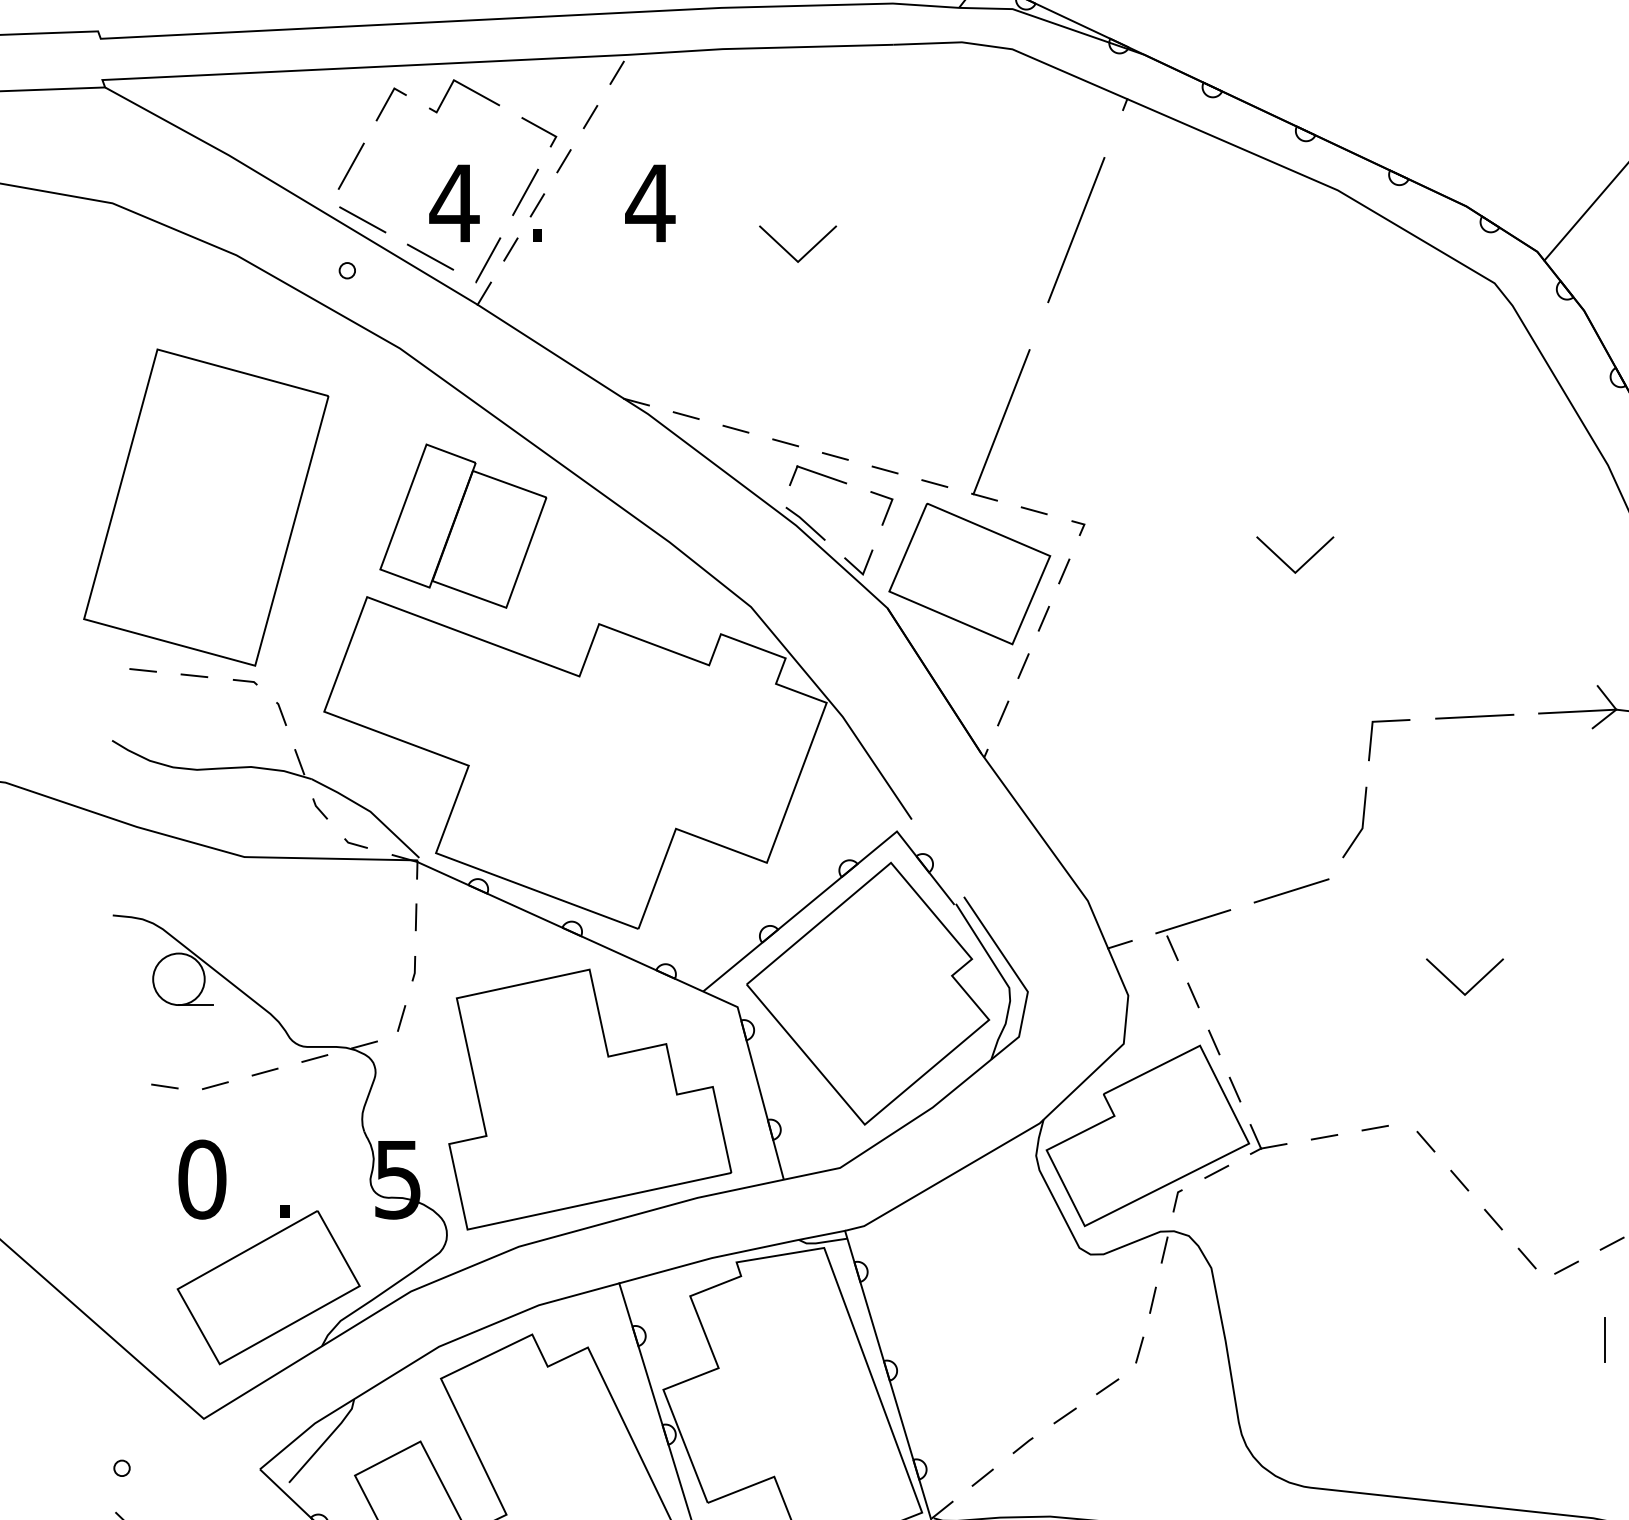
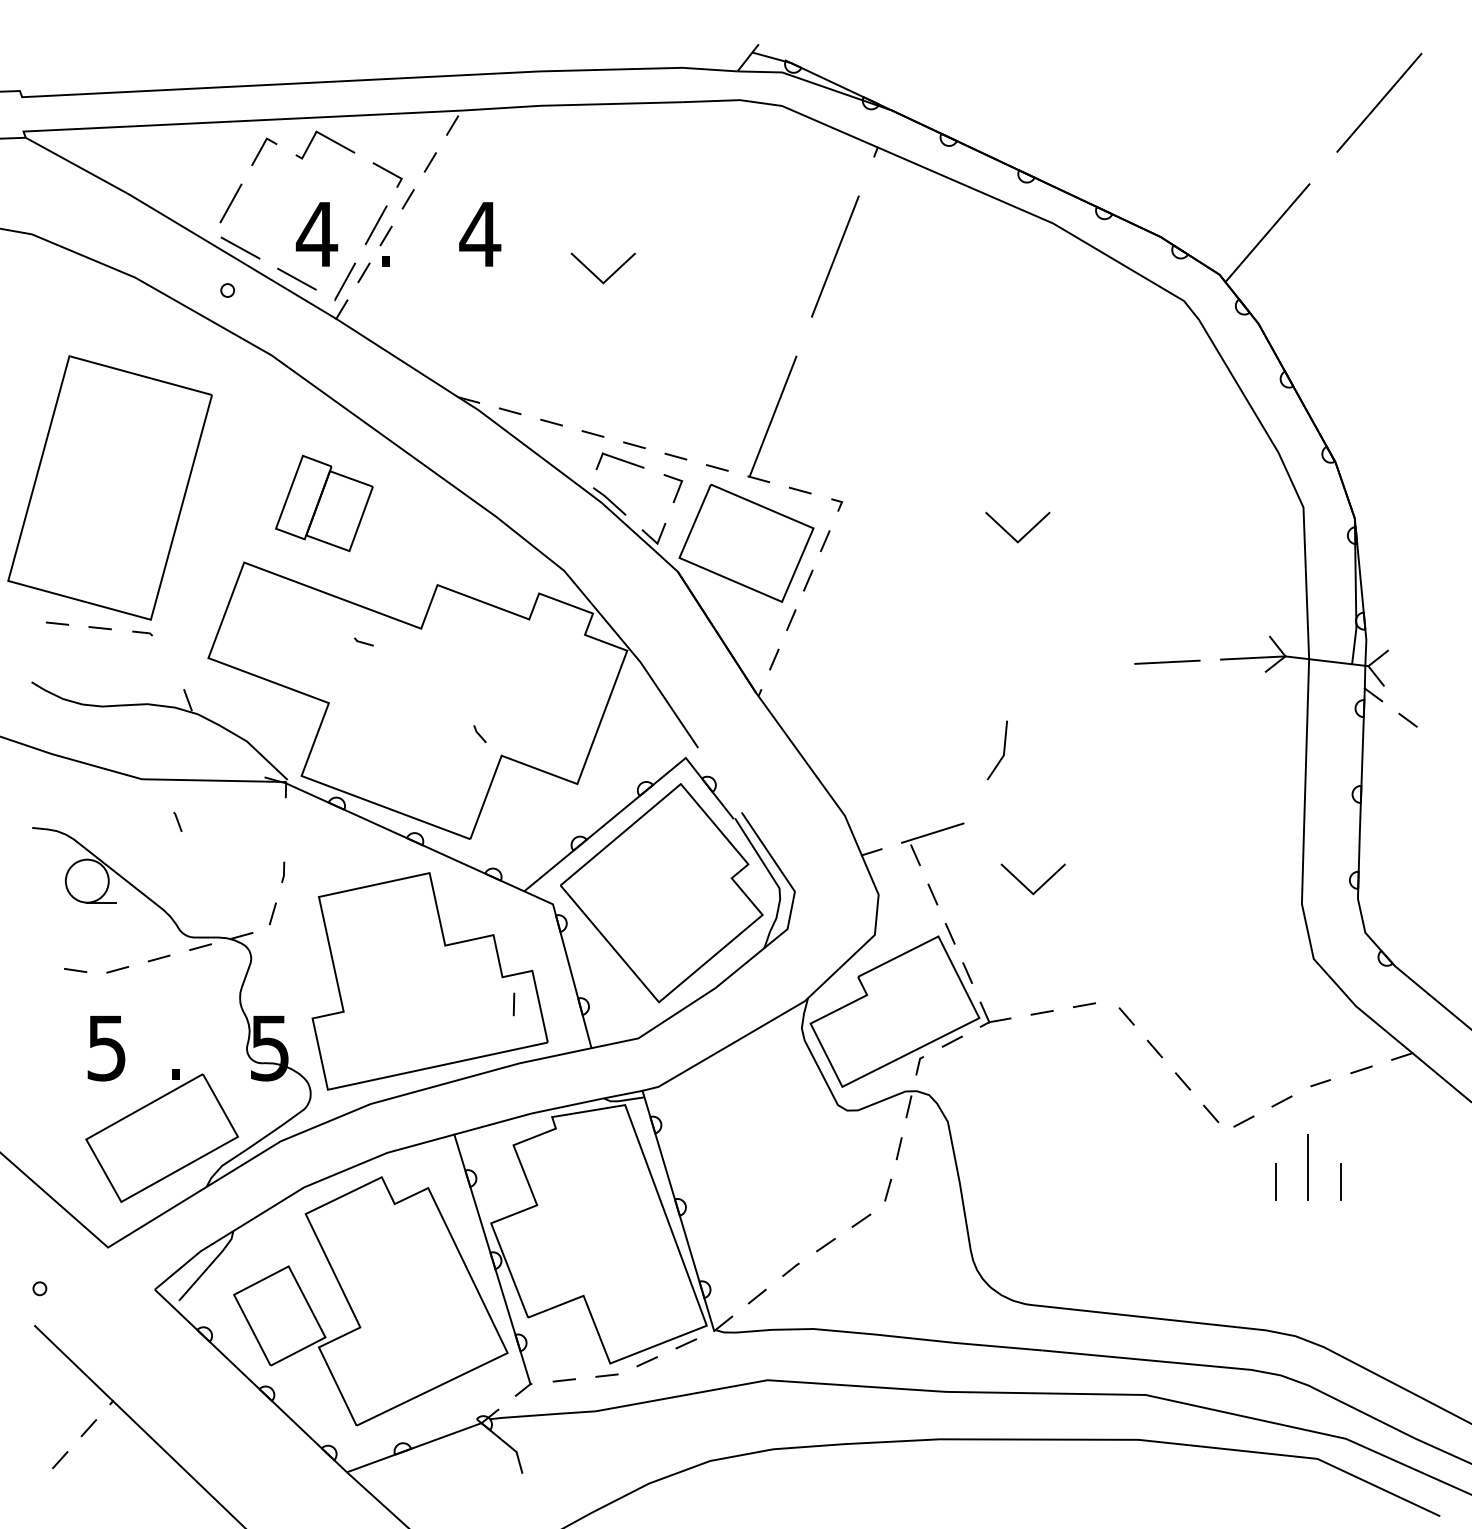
part: (463, 526) -> (324, 503), size x0.7
line: (281, 713) -> (177, 821), moved
line: (1372, 736) -> (1082, 678), removed
line: (319, 809) -> (479, 734), moved
line: (1362, 822) -> (1003, 750), moved
line: (354, 842) -> (362, 641), moved
line: (1291, 890) -> (1014, 807), removed
line: (415, 917) -> (513, 1004), moved
line: (1455, 984) -> (1025, 885), moved
text: (201, 1178) -> (106, 1047), 0 -> 5

